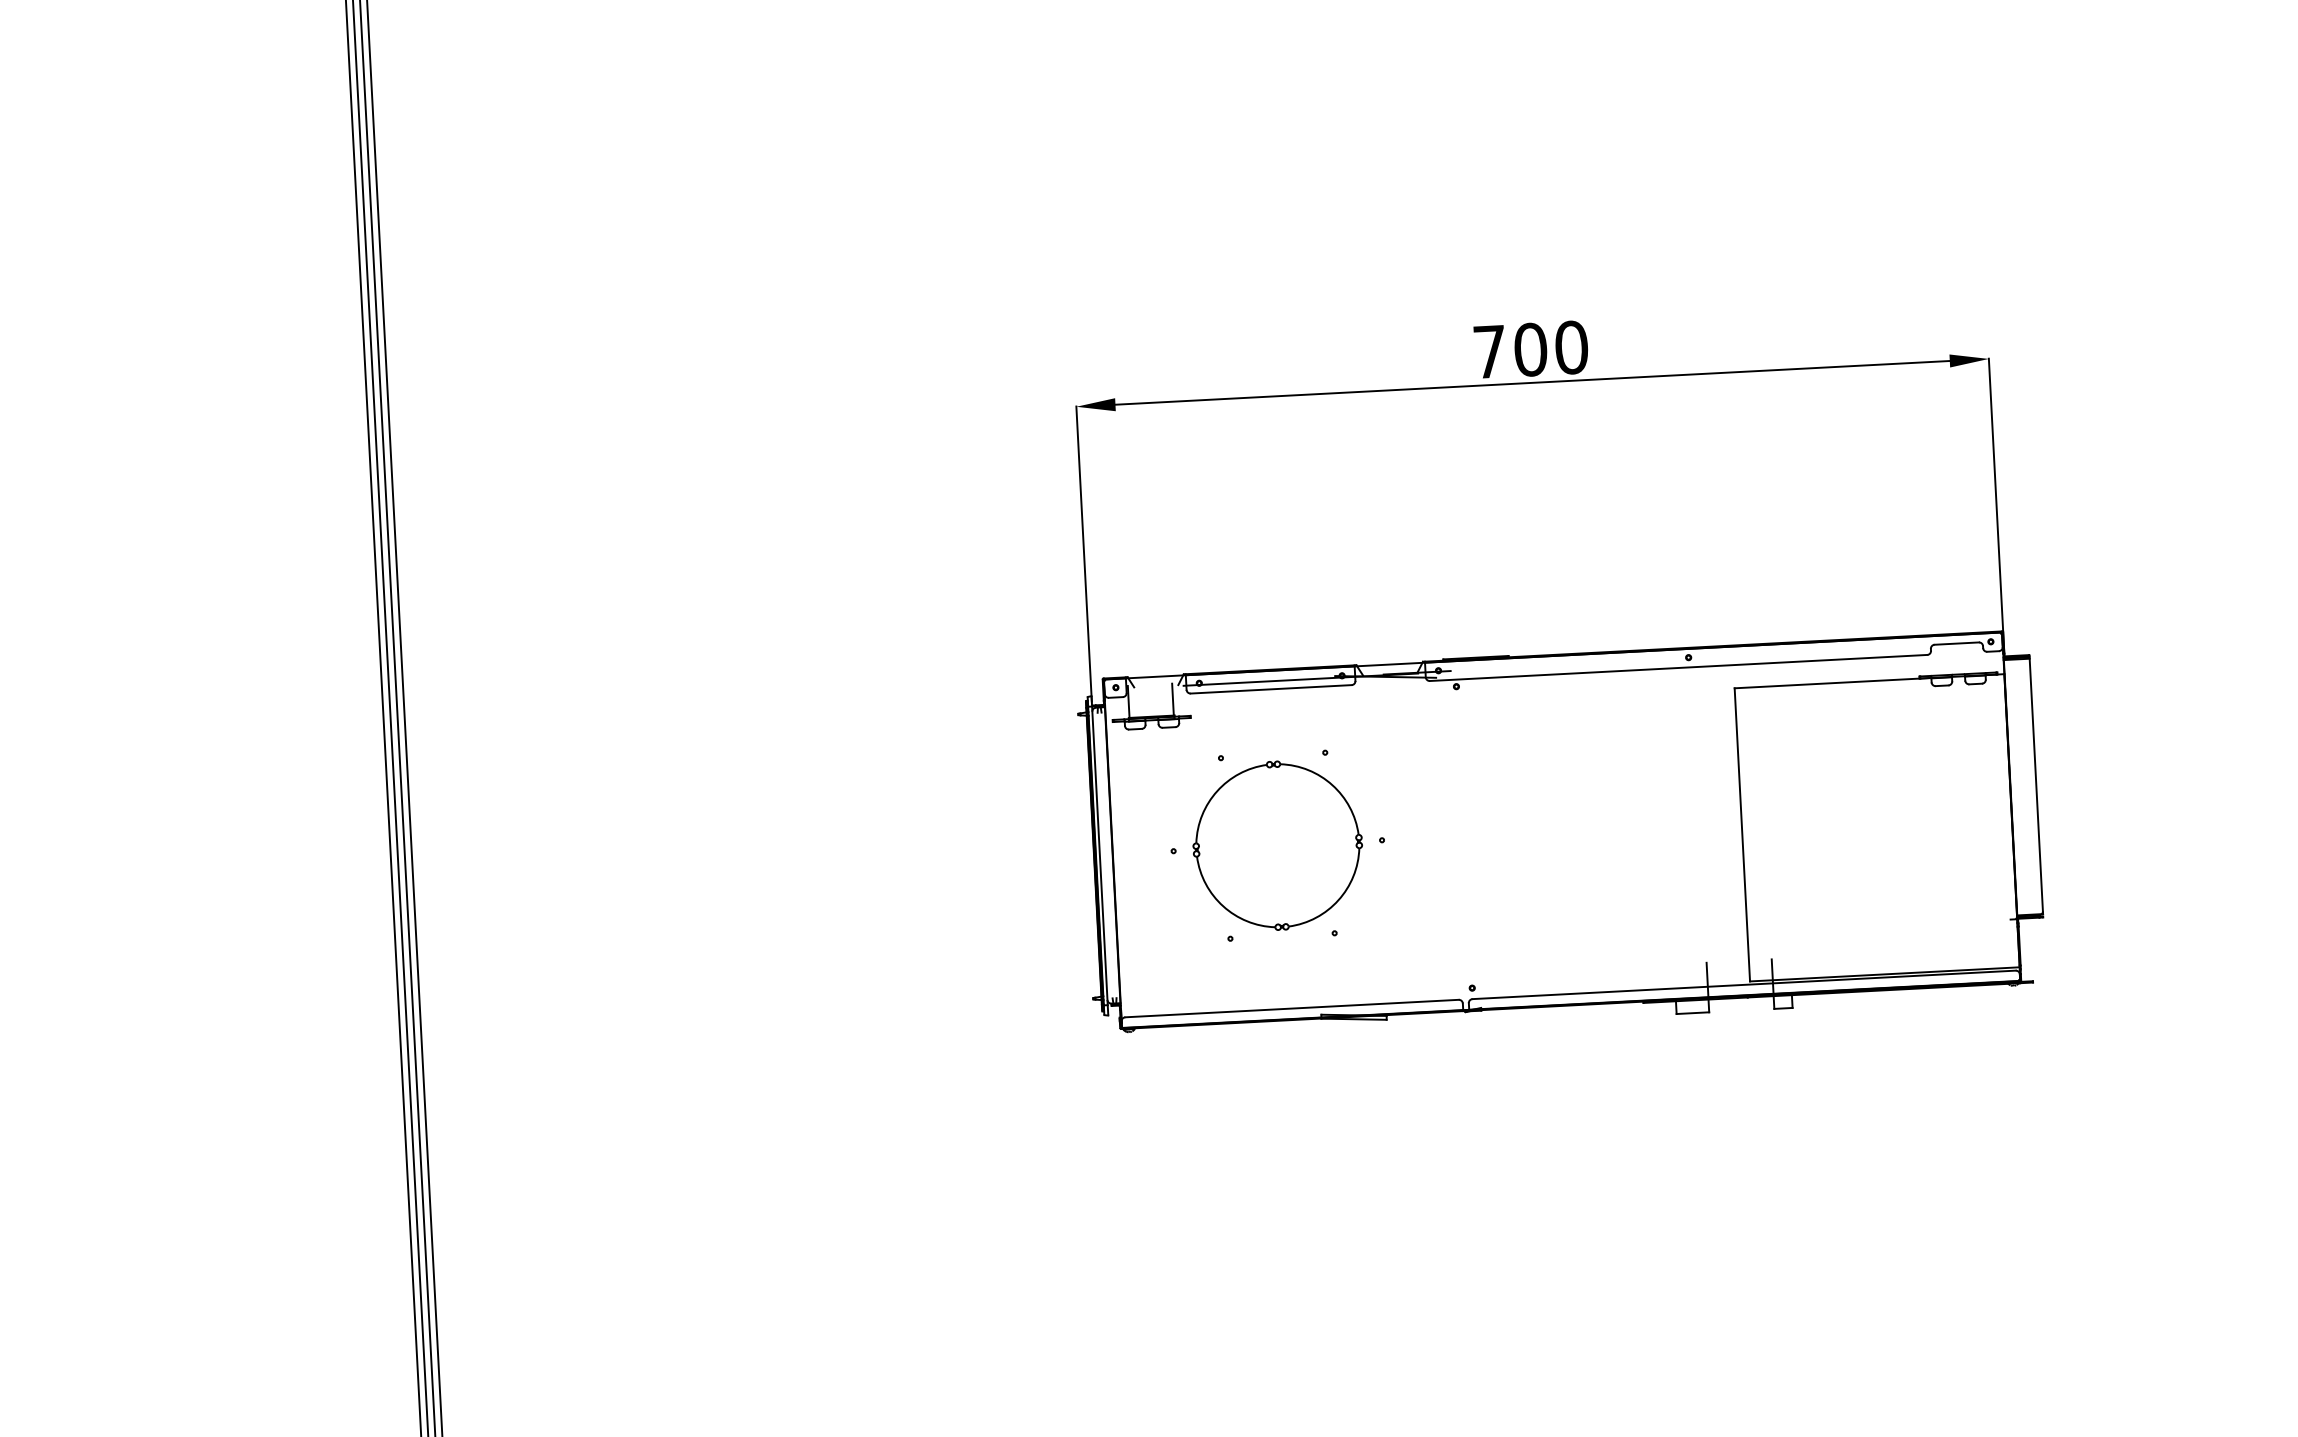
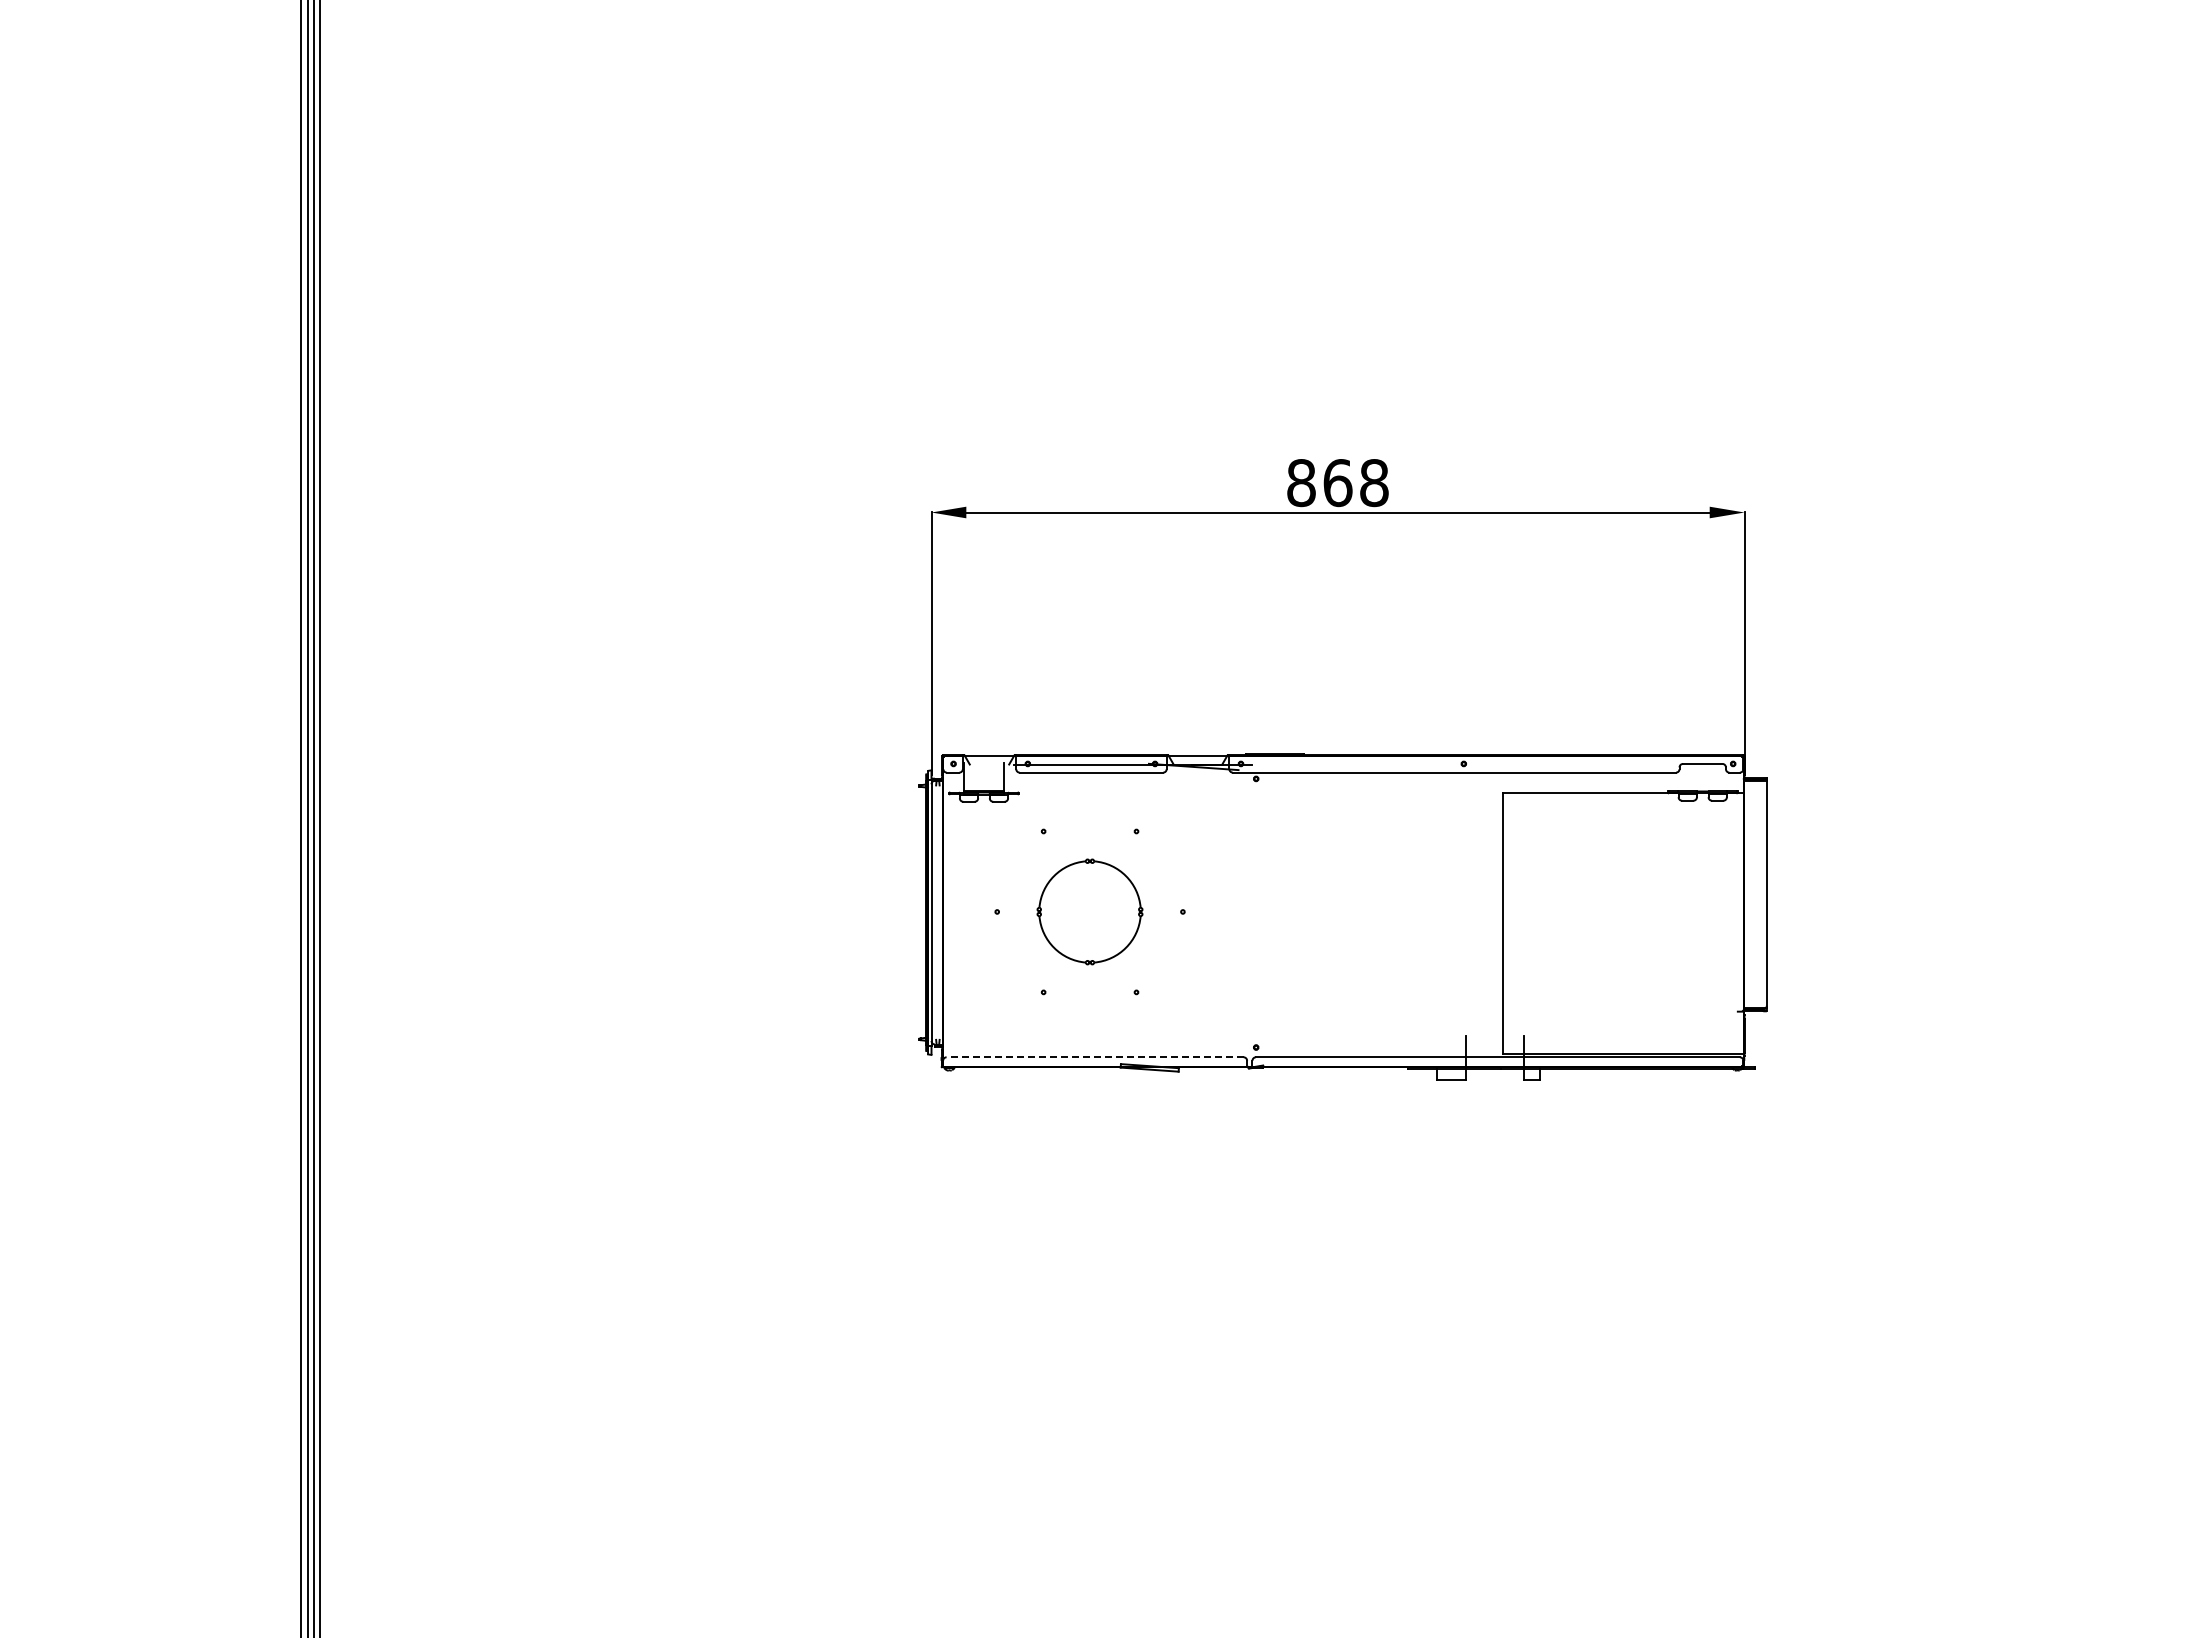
text: (1530, 350) -> (1337, 483), 700 -> 868
part: (1277, 845) -> (1089, 911), size x0.7
line: (1292, 1008) -> (1095, 1057), solid -> dashed

